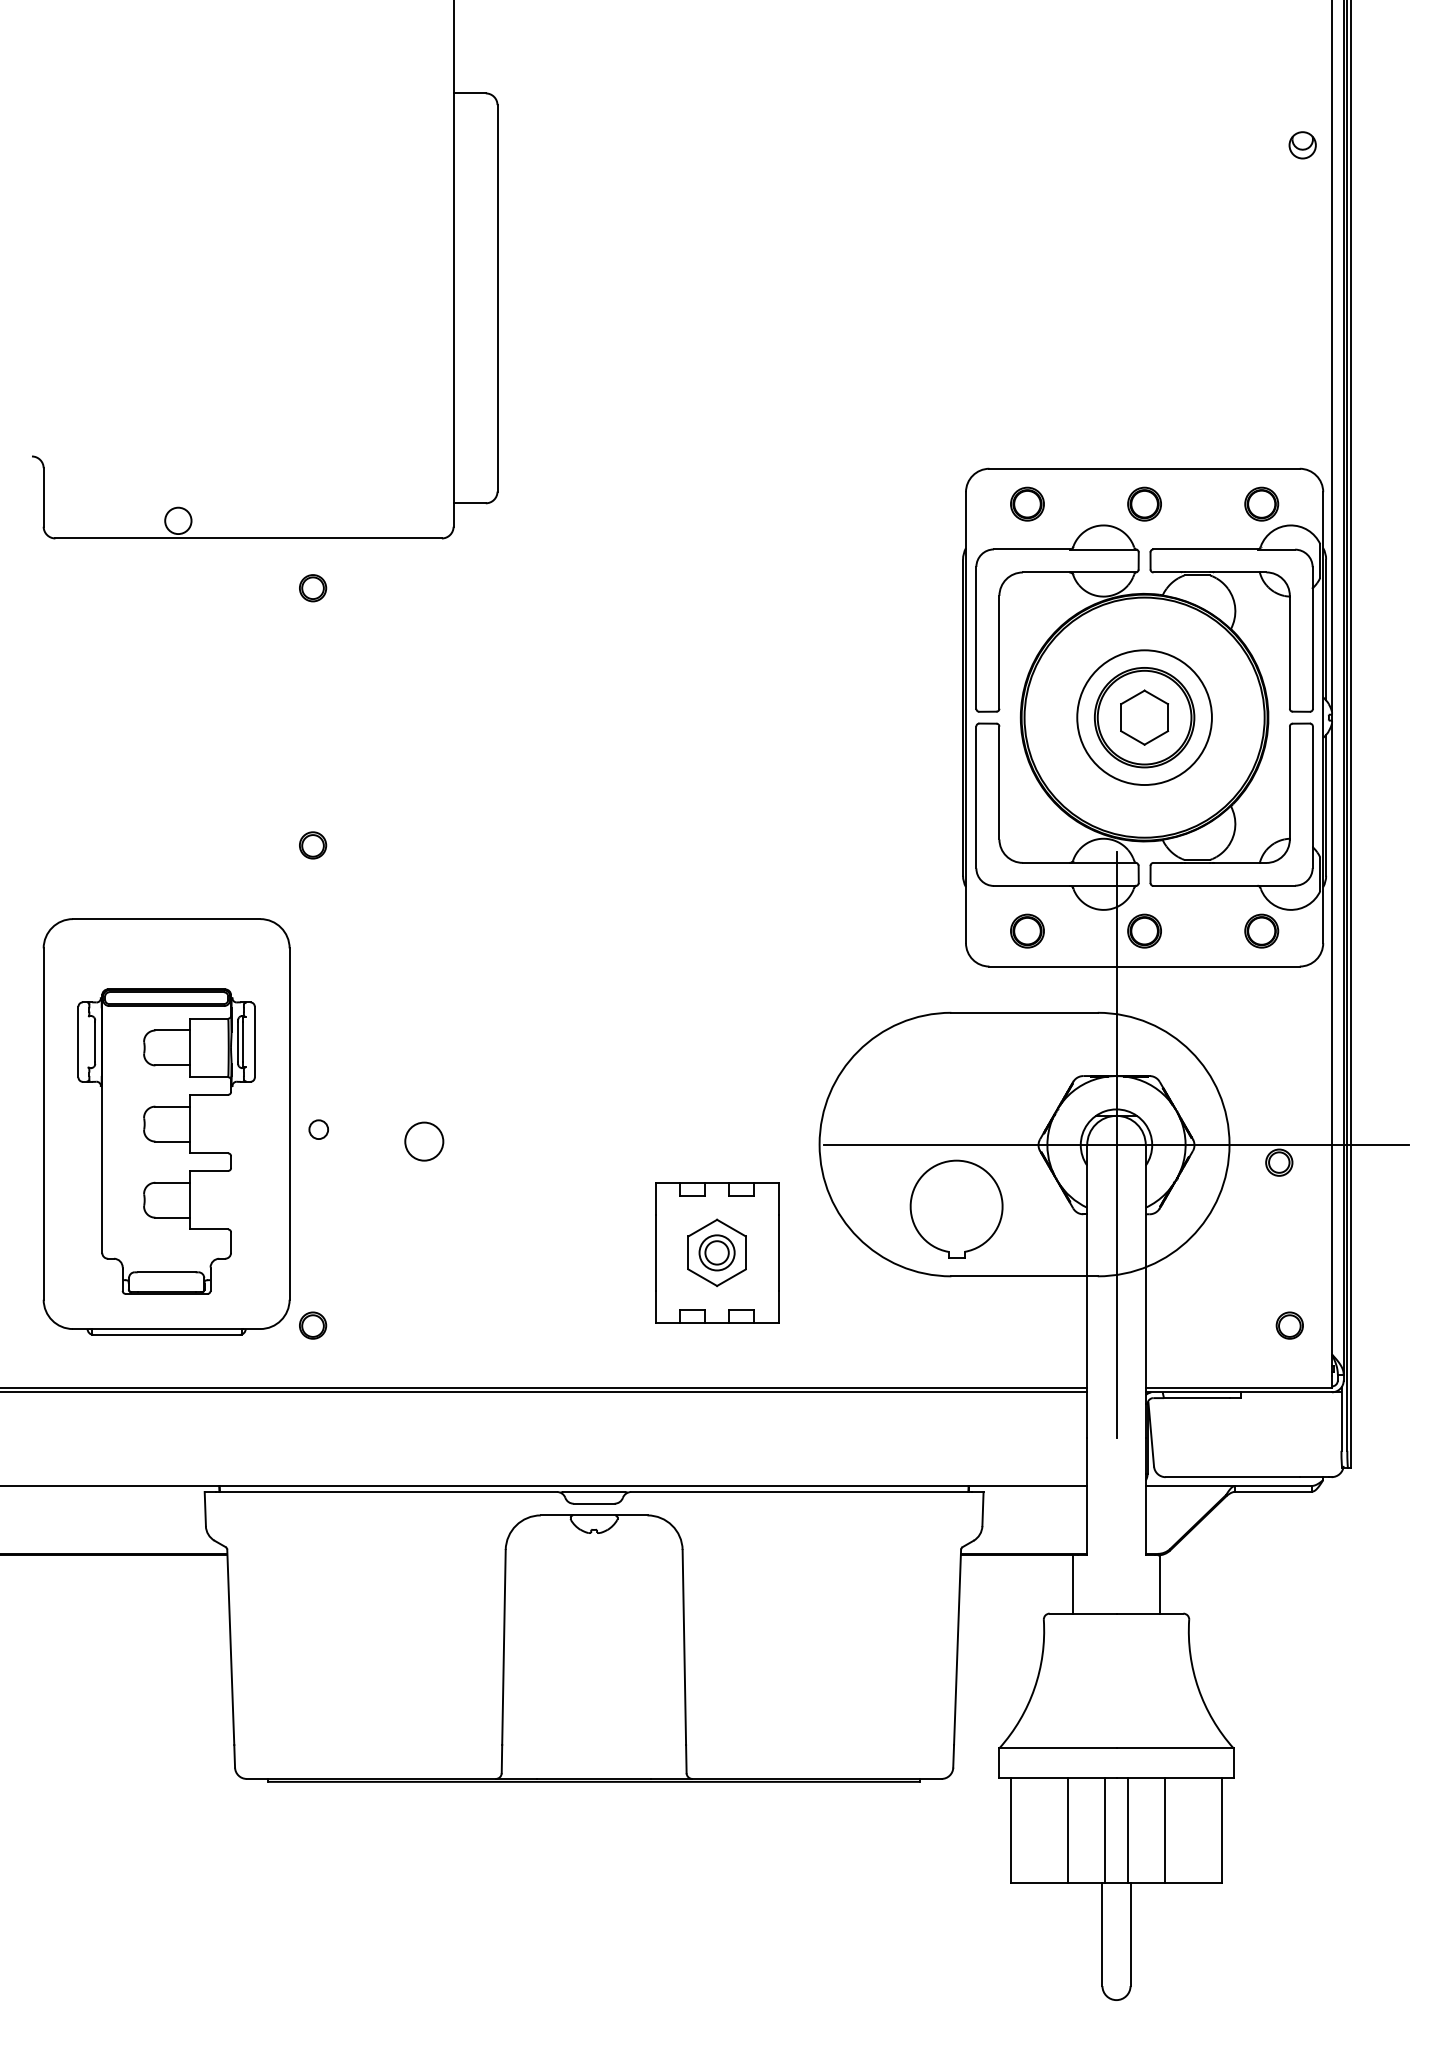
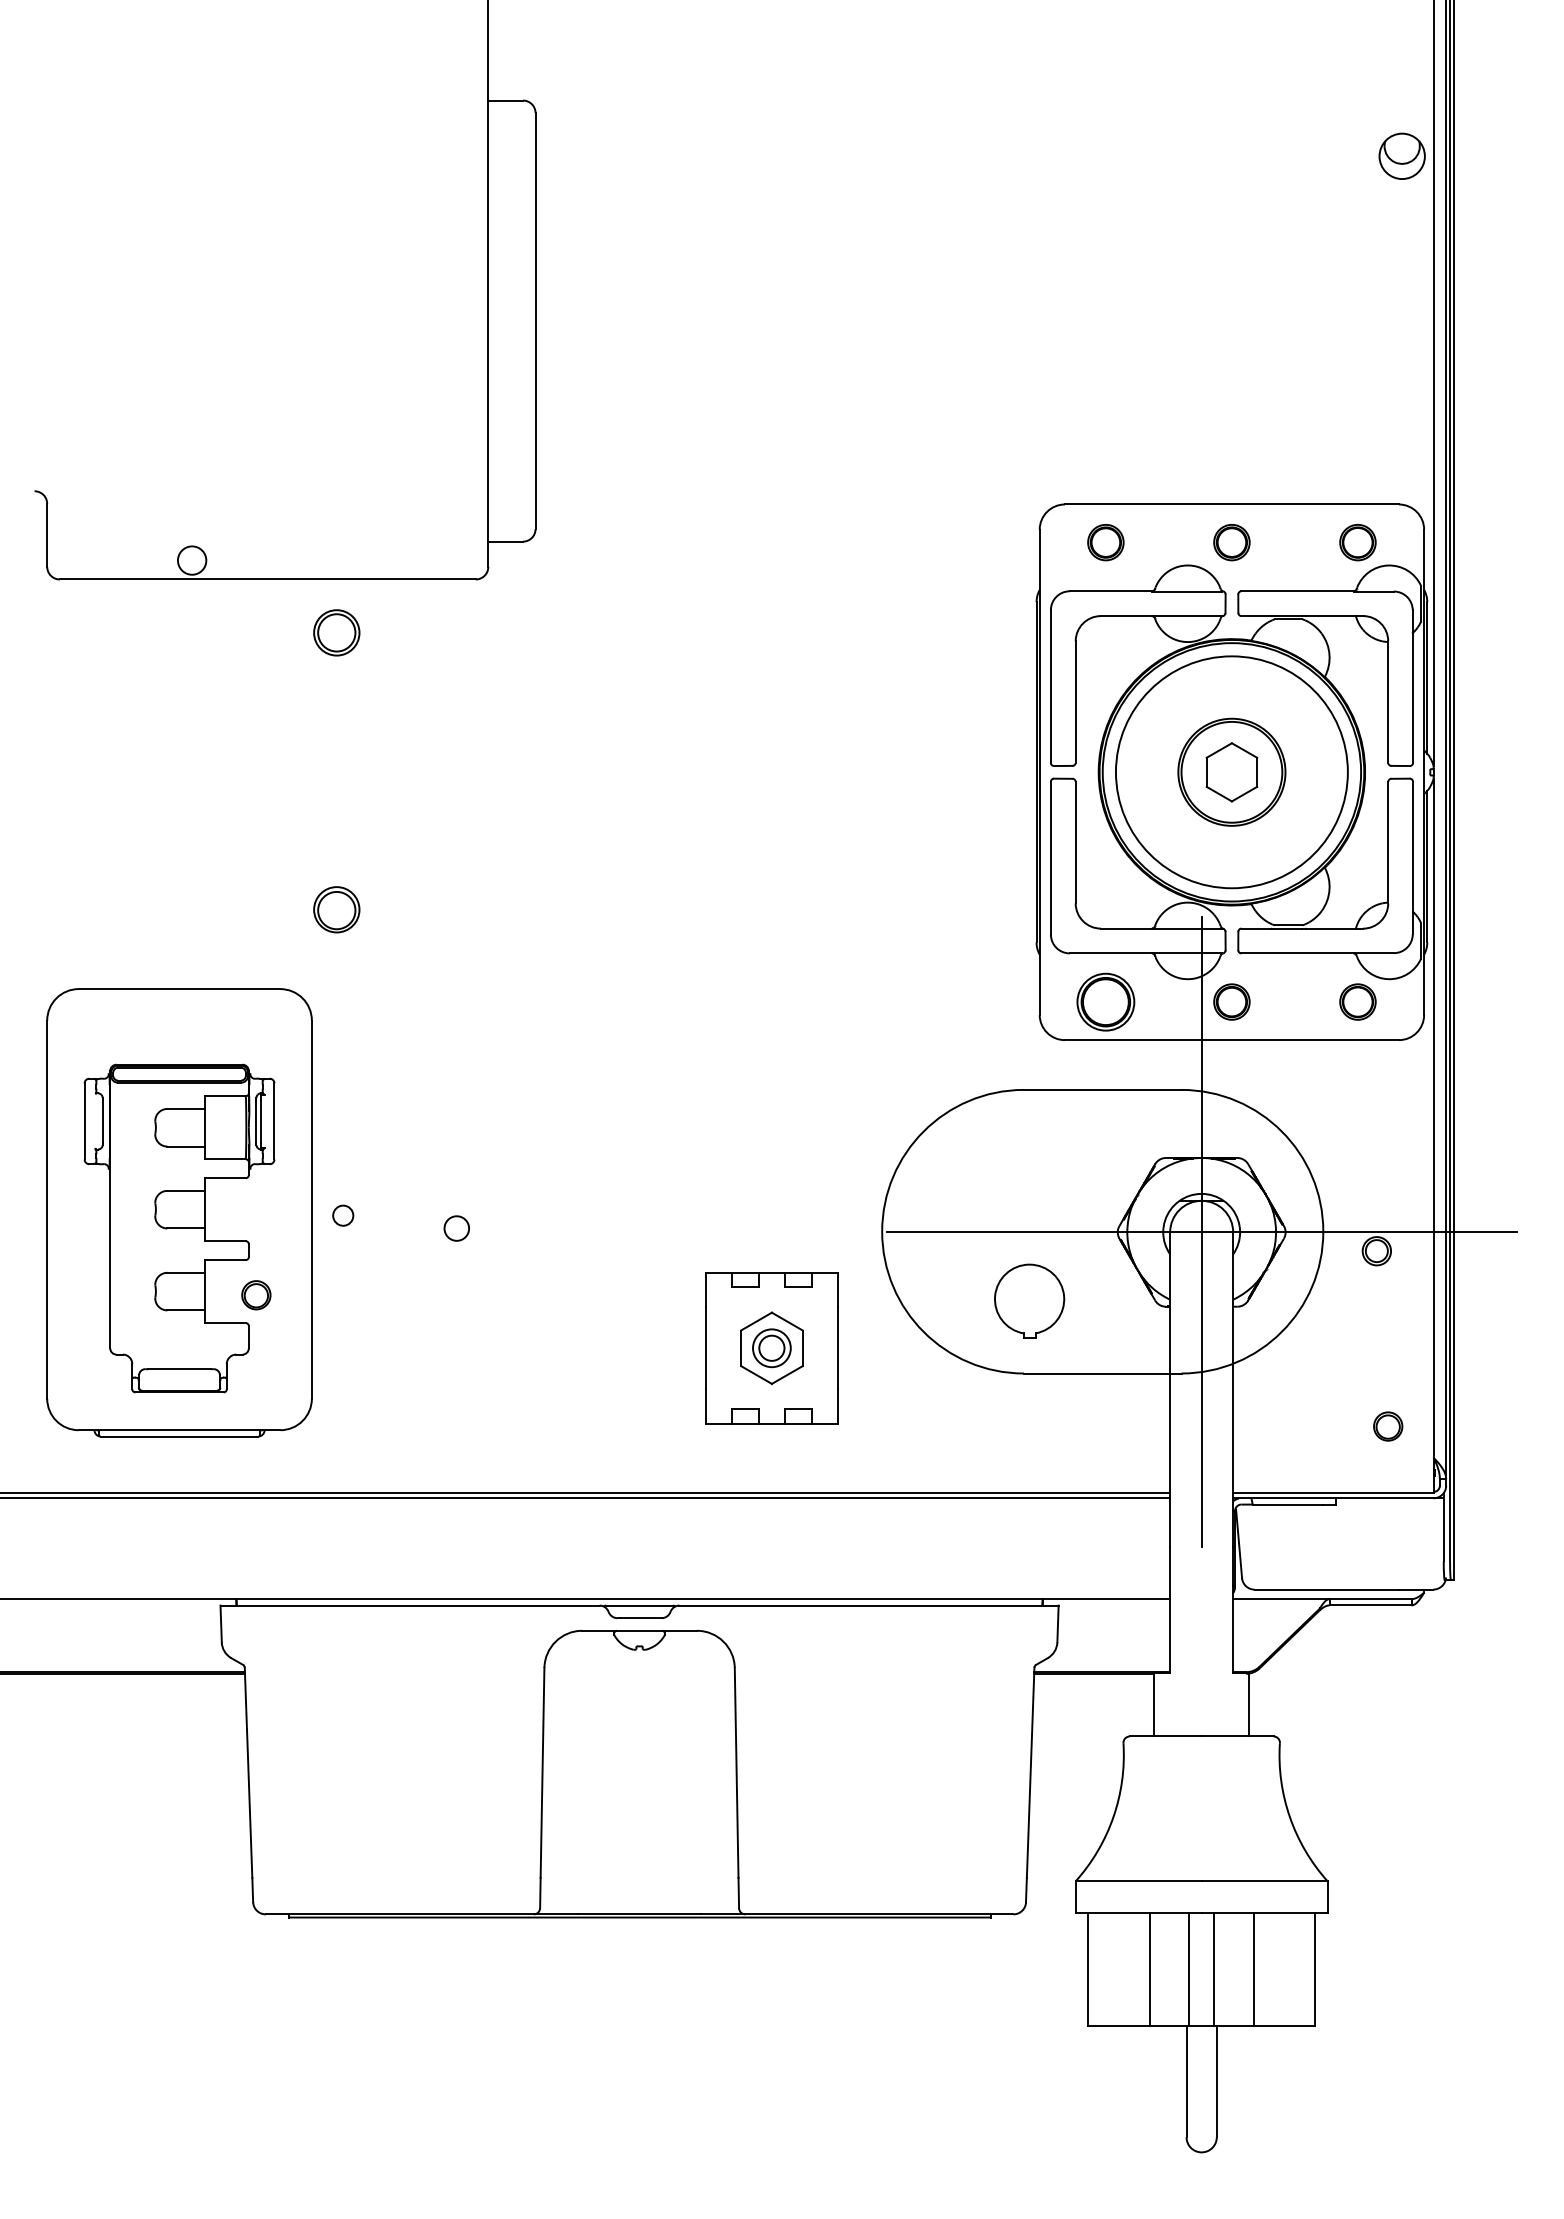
part: (1302, 145) -> (1401, 156), size x1.6
part: (313, 588) -> (337, 633), size x1.6
circle: (1144, 717) -> (1231, 772), size x1.6
part: (313, 845) -> (337, 909), size x1.6
part: (1027, 930) -> (1105, 1001), size x1.6
circle: (424, 1141) -> (457, 1228), size x0.6
part: (956, 1208) -> (1029, 1300), size x0.7
part: (313, 1325) -> (256, 1295), moved

